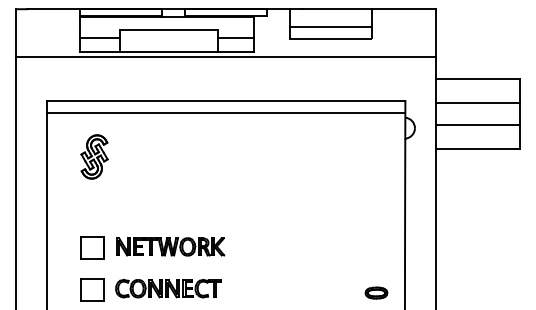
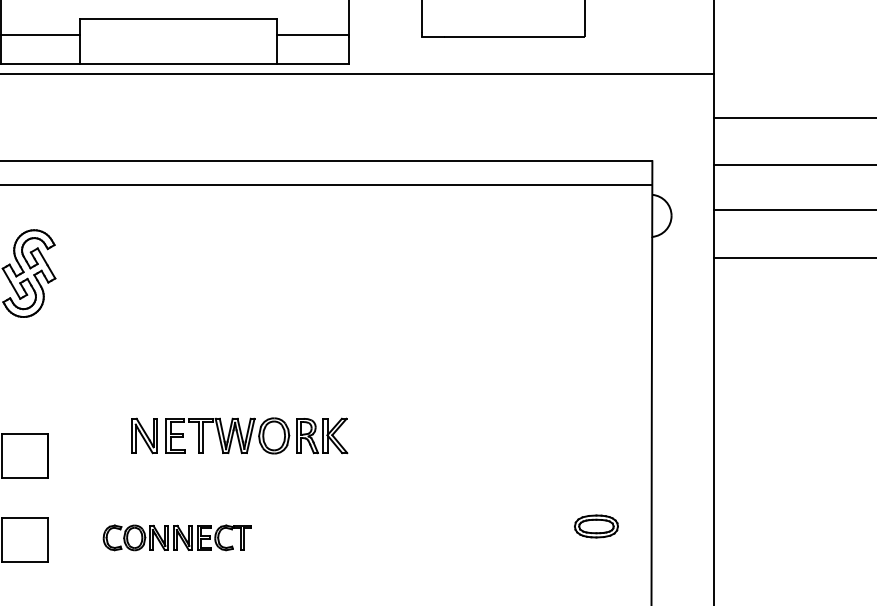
line: (330, 26) -> (502, 11), removed
part: (170, 246) -> (239, 435), moved
part: (168, 288) -> (177, 537), size x0.7
part: (376, 292) -> (596, 525), moved

